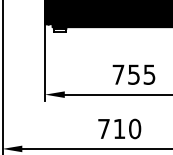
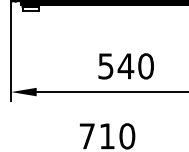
text: (133, 74) -> (125, 66), 755 -> 540

